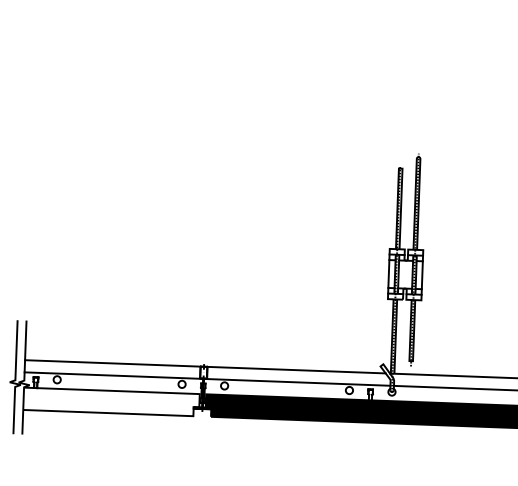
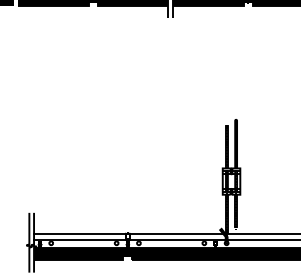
fill: (112, 401) -> (80, 253), added

